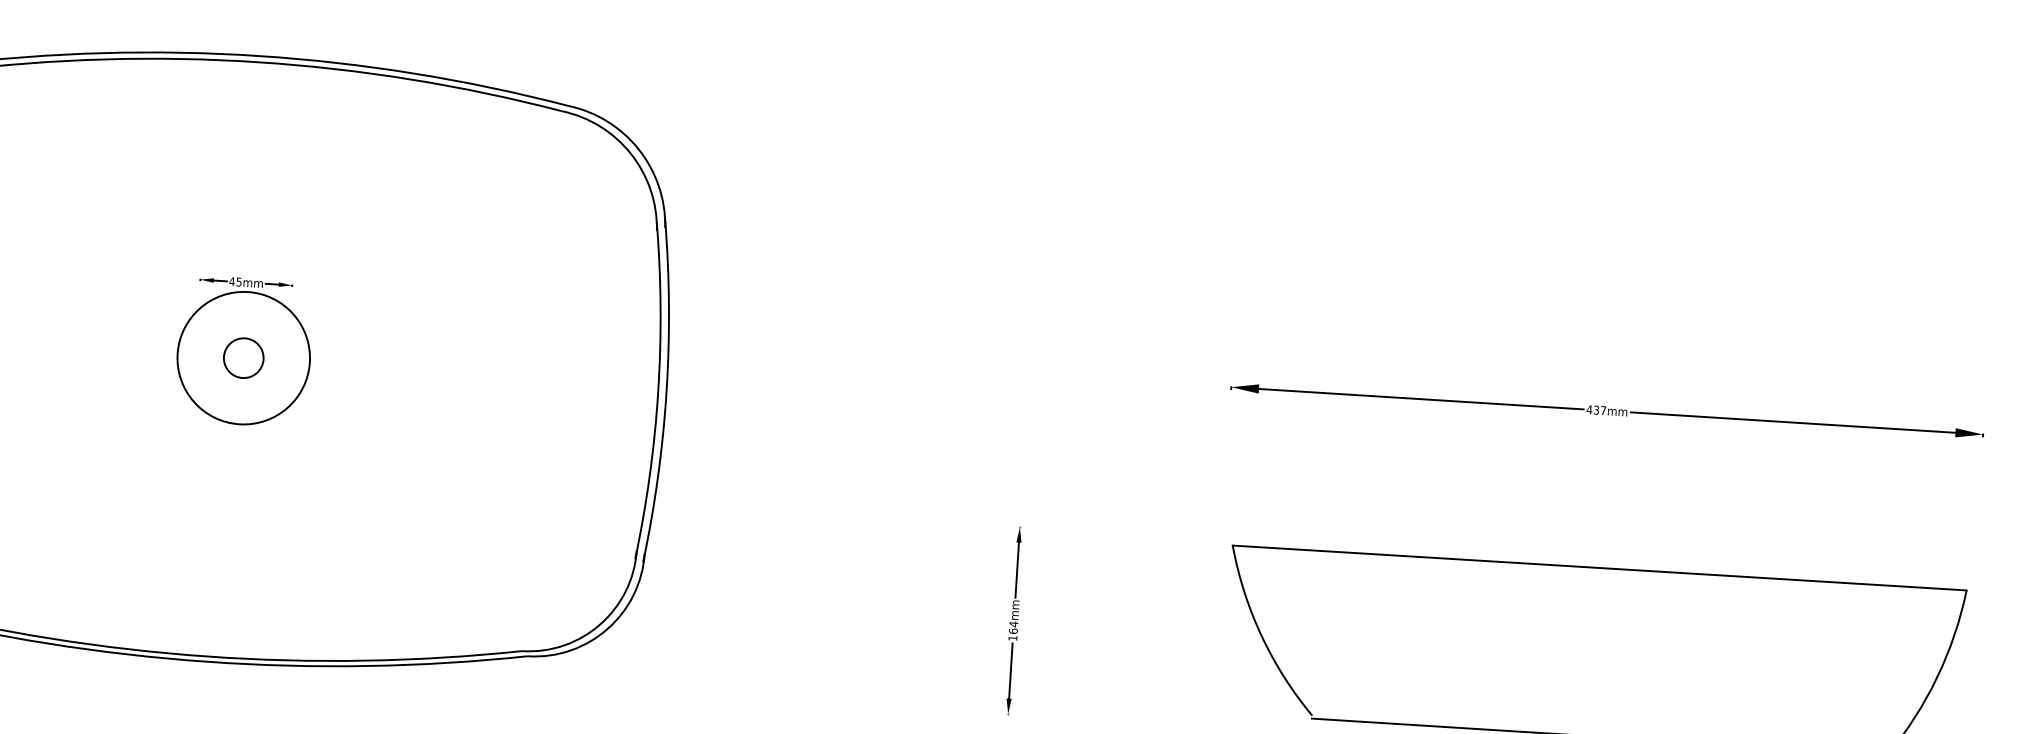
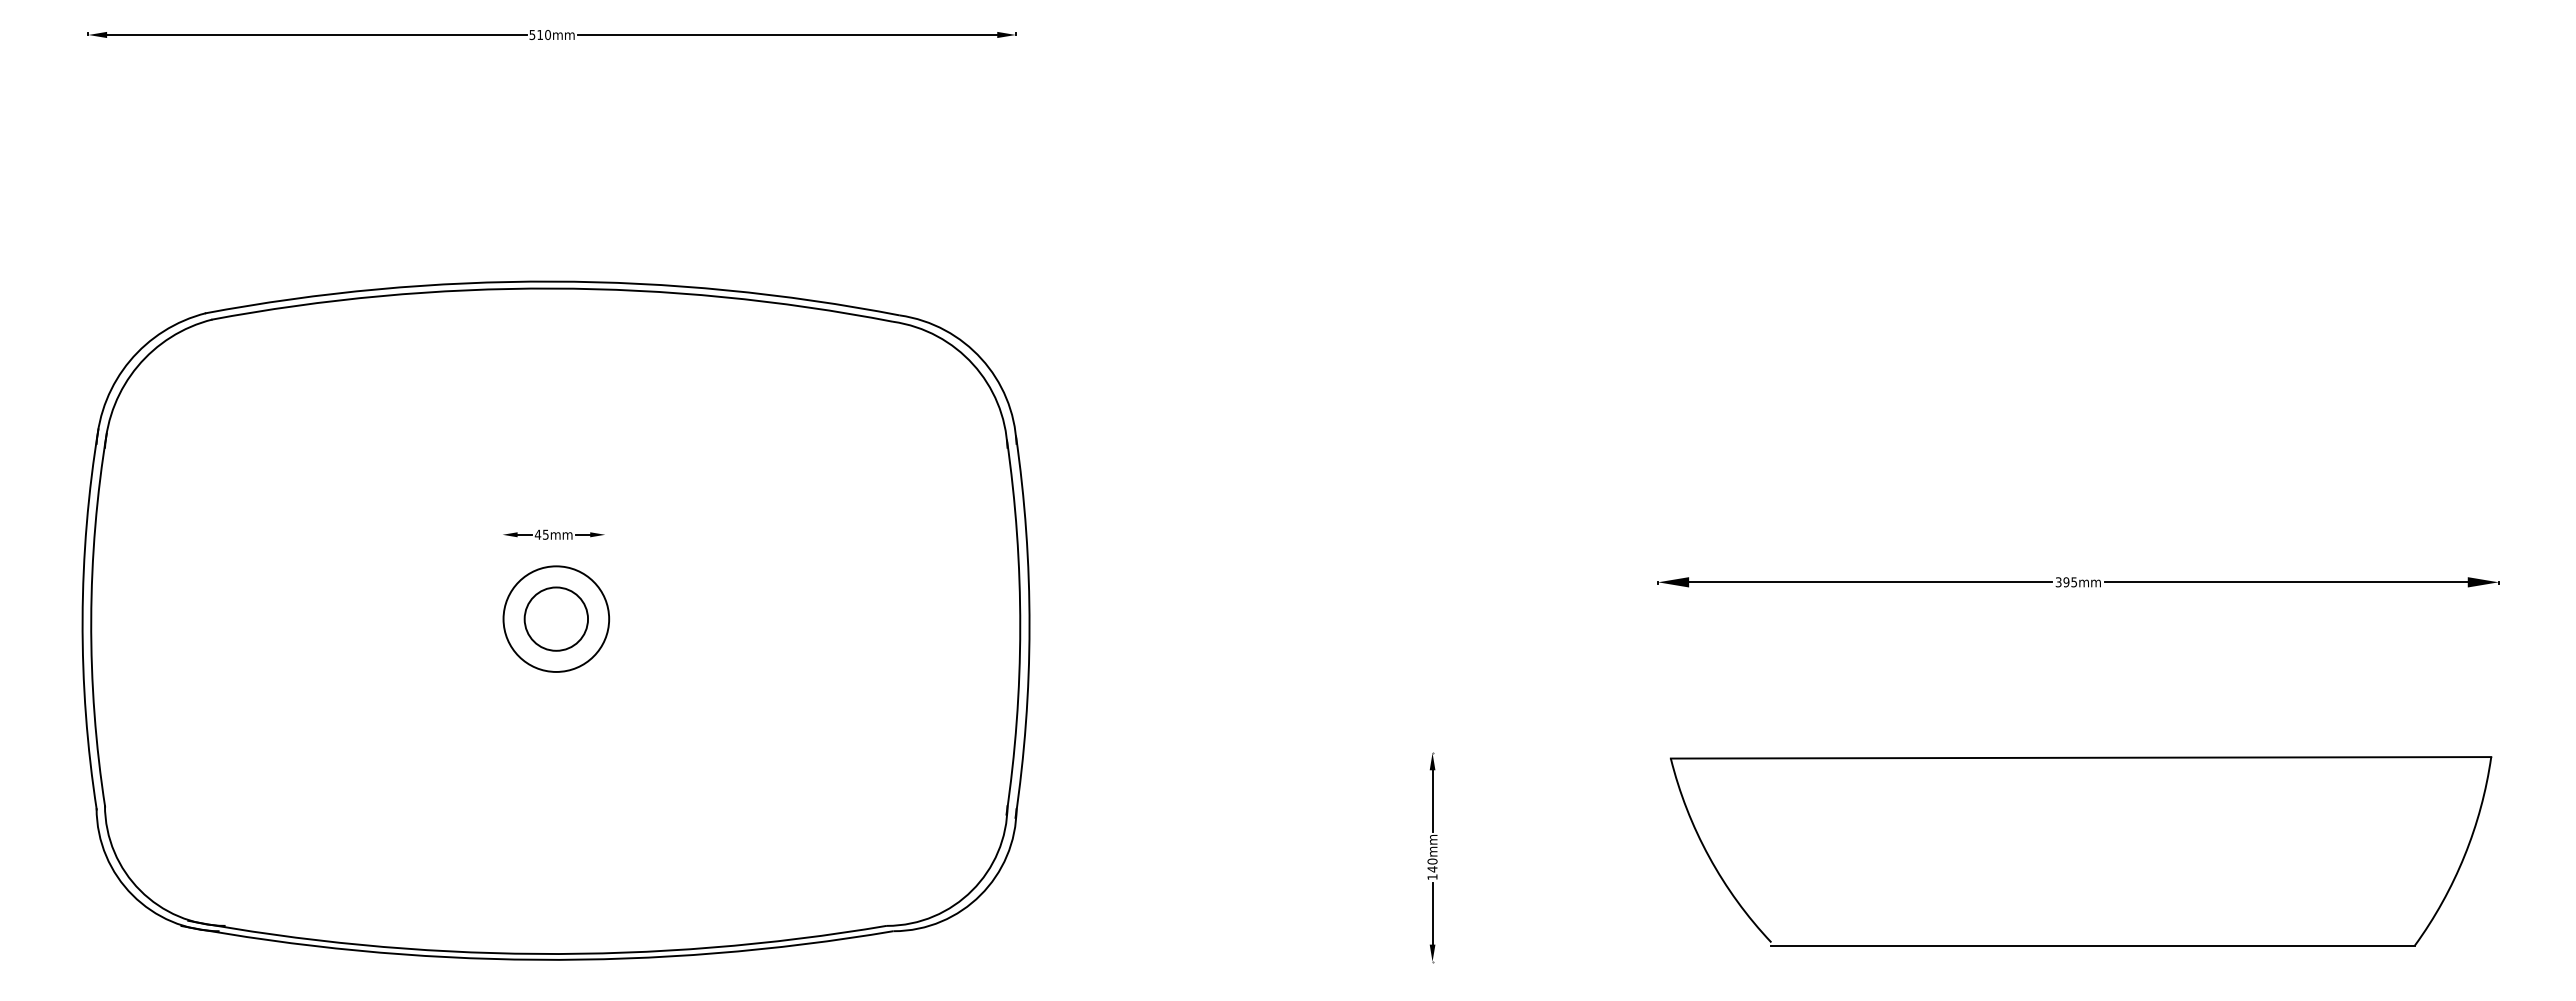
circle: (243, 357) -> (556, 618), size x0.71
circle: (243, 357) -> (556, 618), size x1.43
text: (1595, 410) -> (2065, 582), 437mm -> 395mm
text: (1013, 627) -> (1432, 865), 164mm -> 140mm

